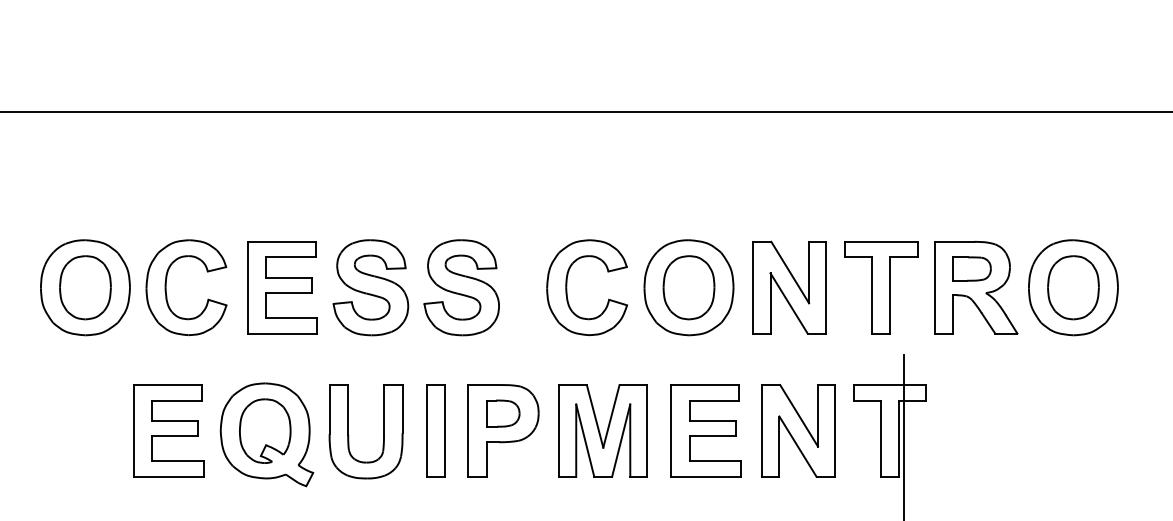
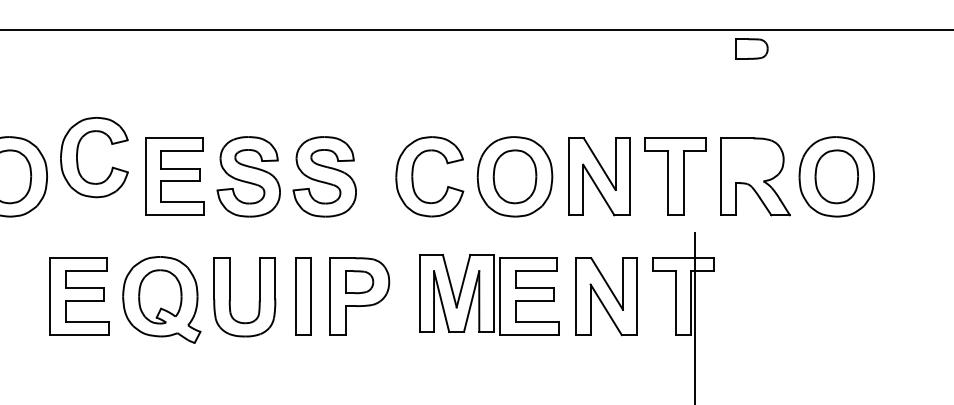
part: (971, 268) -> (751, 48), moved
part: (166, 287) -> (77, 157), moved
part: (602, 430) -> (456, 292), moved

